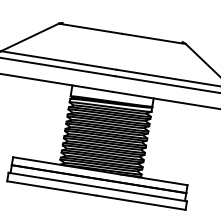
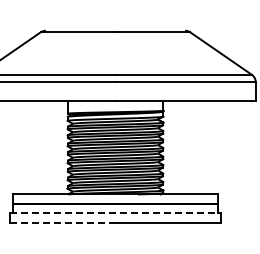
line: (97, 187) -> (115, 213), solid -> dashed
line: (51, 188) -> (62, 223), solid -> dashed

